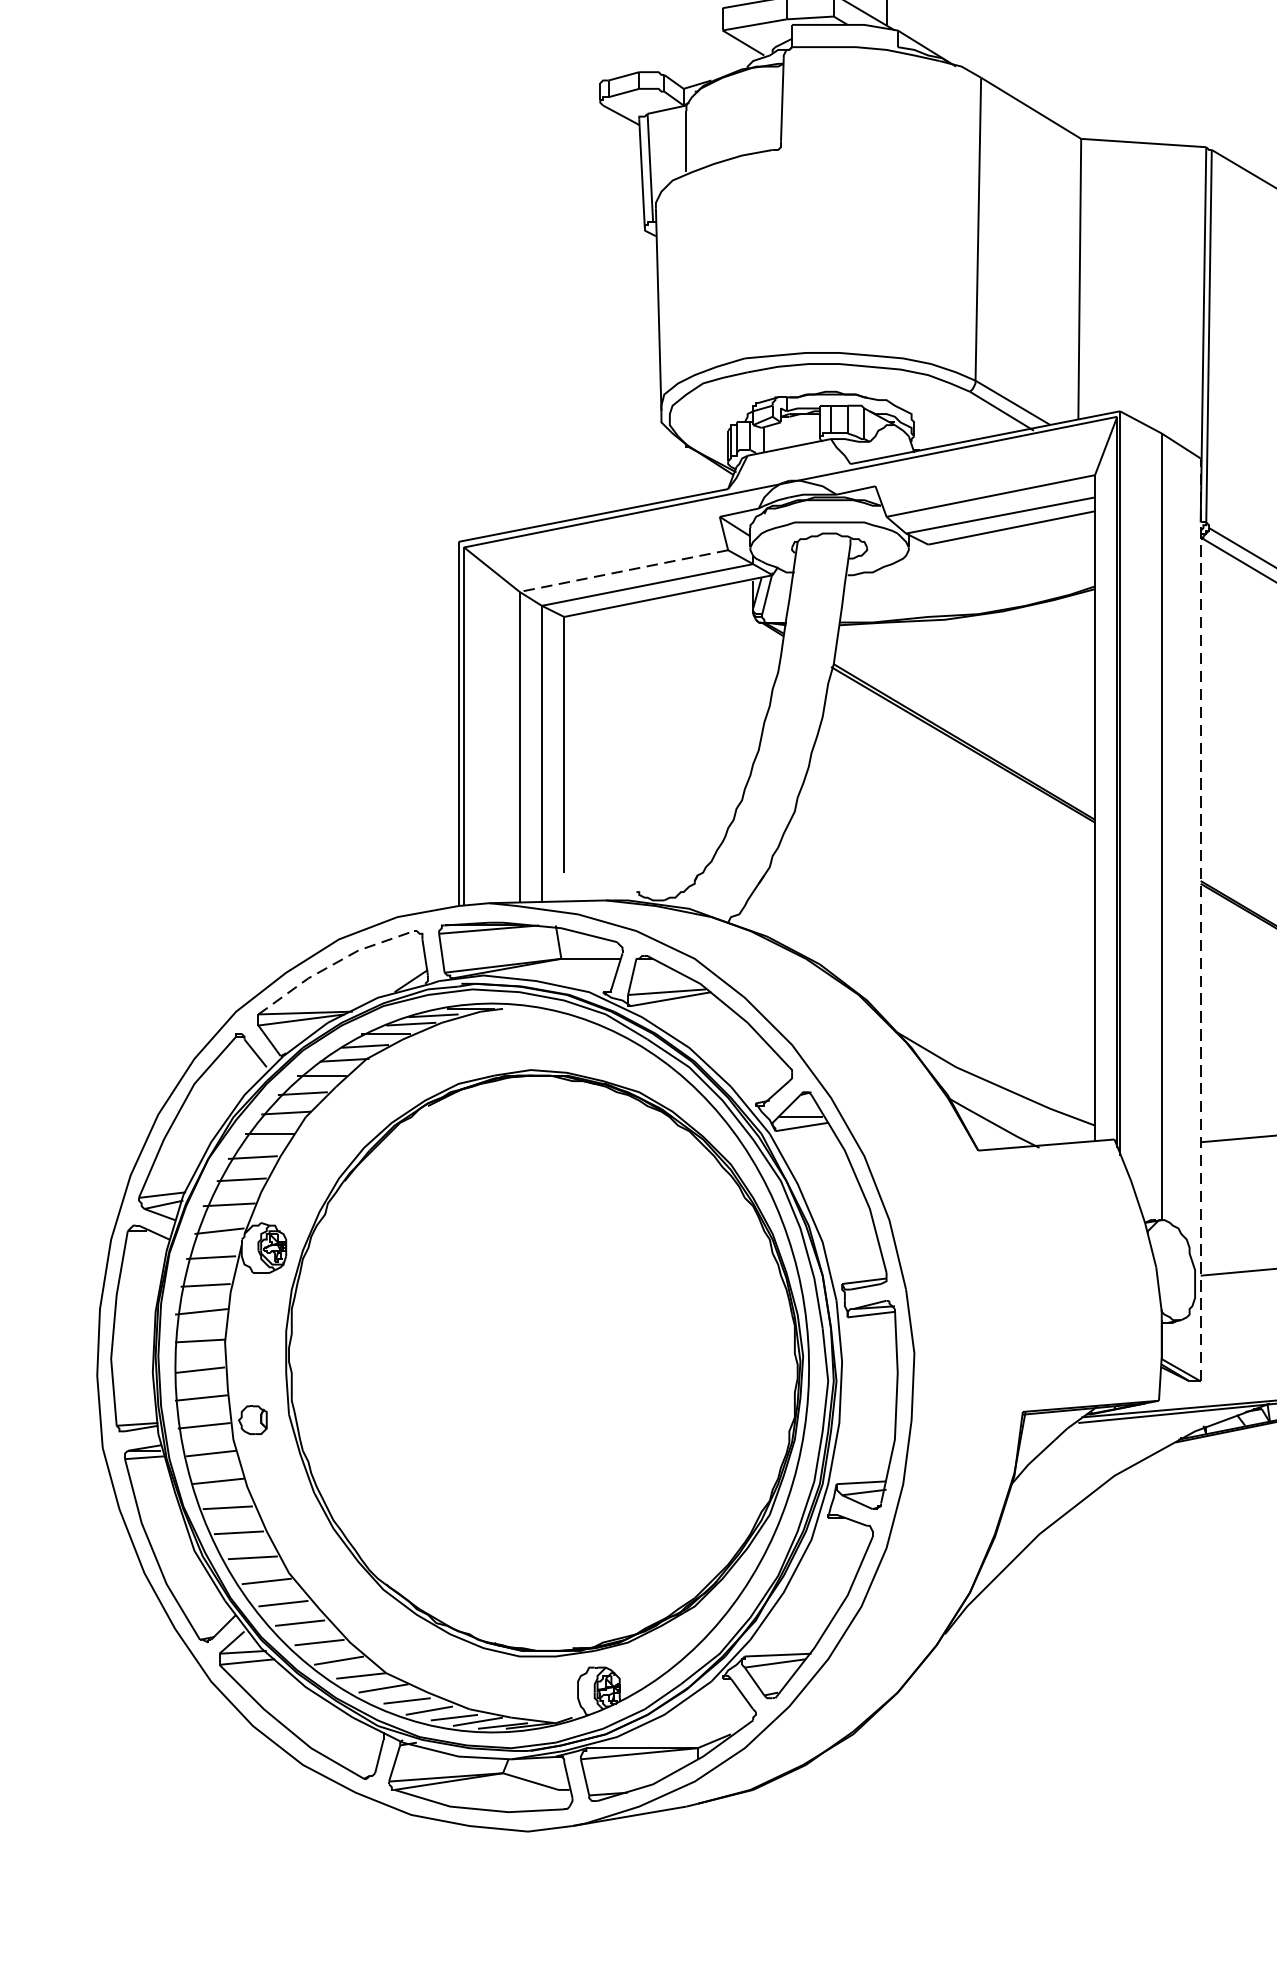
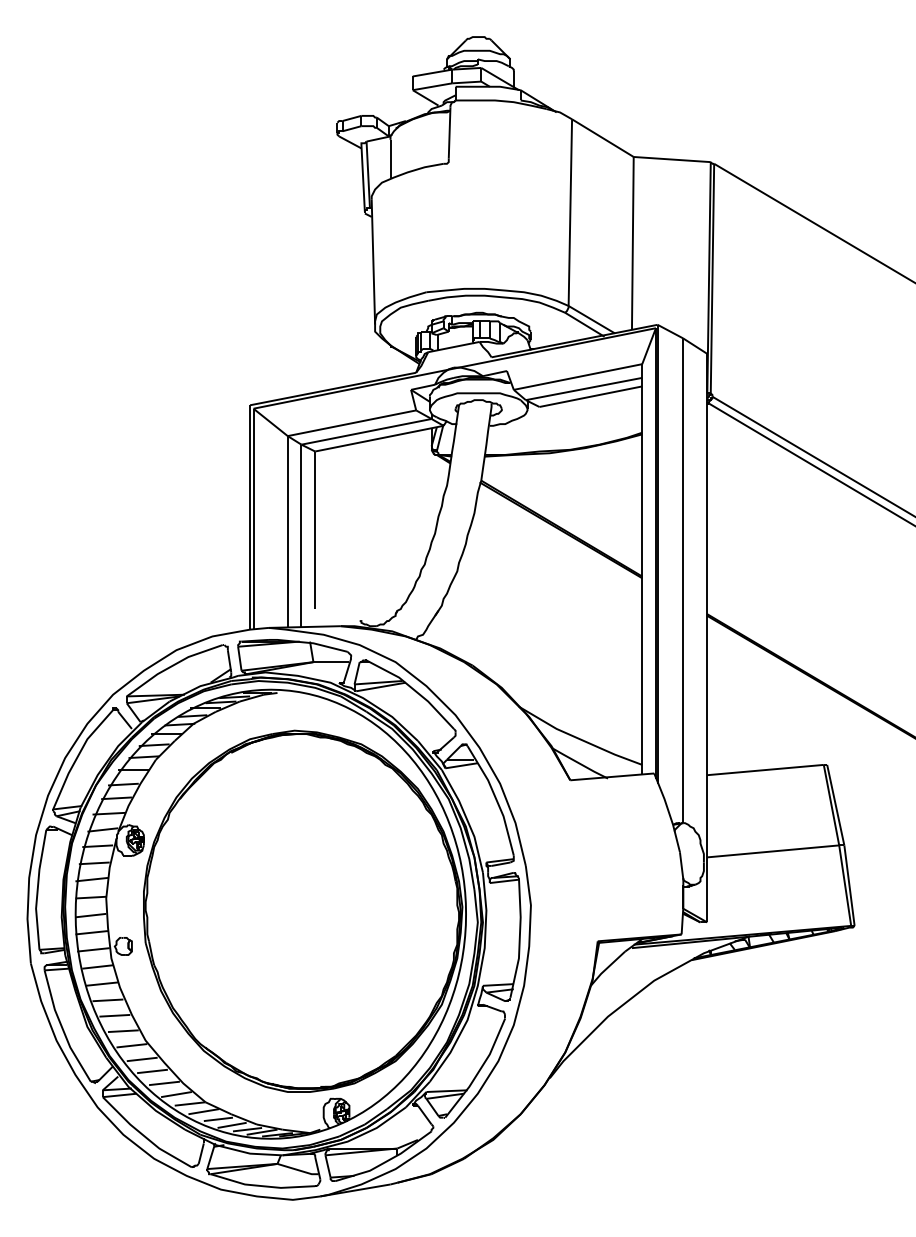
line: (623, 571) -> (351, 423), dashed -> solid
line: (1200, 918) -> (707, 637), dashed -> solid
line: (332, 965) -> (172, 666), dashed -> solid

